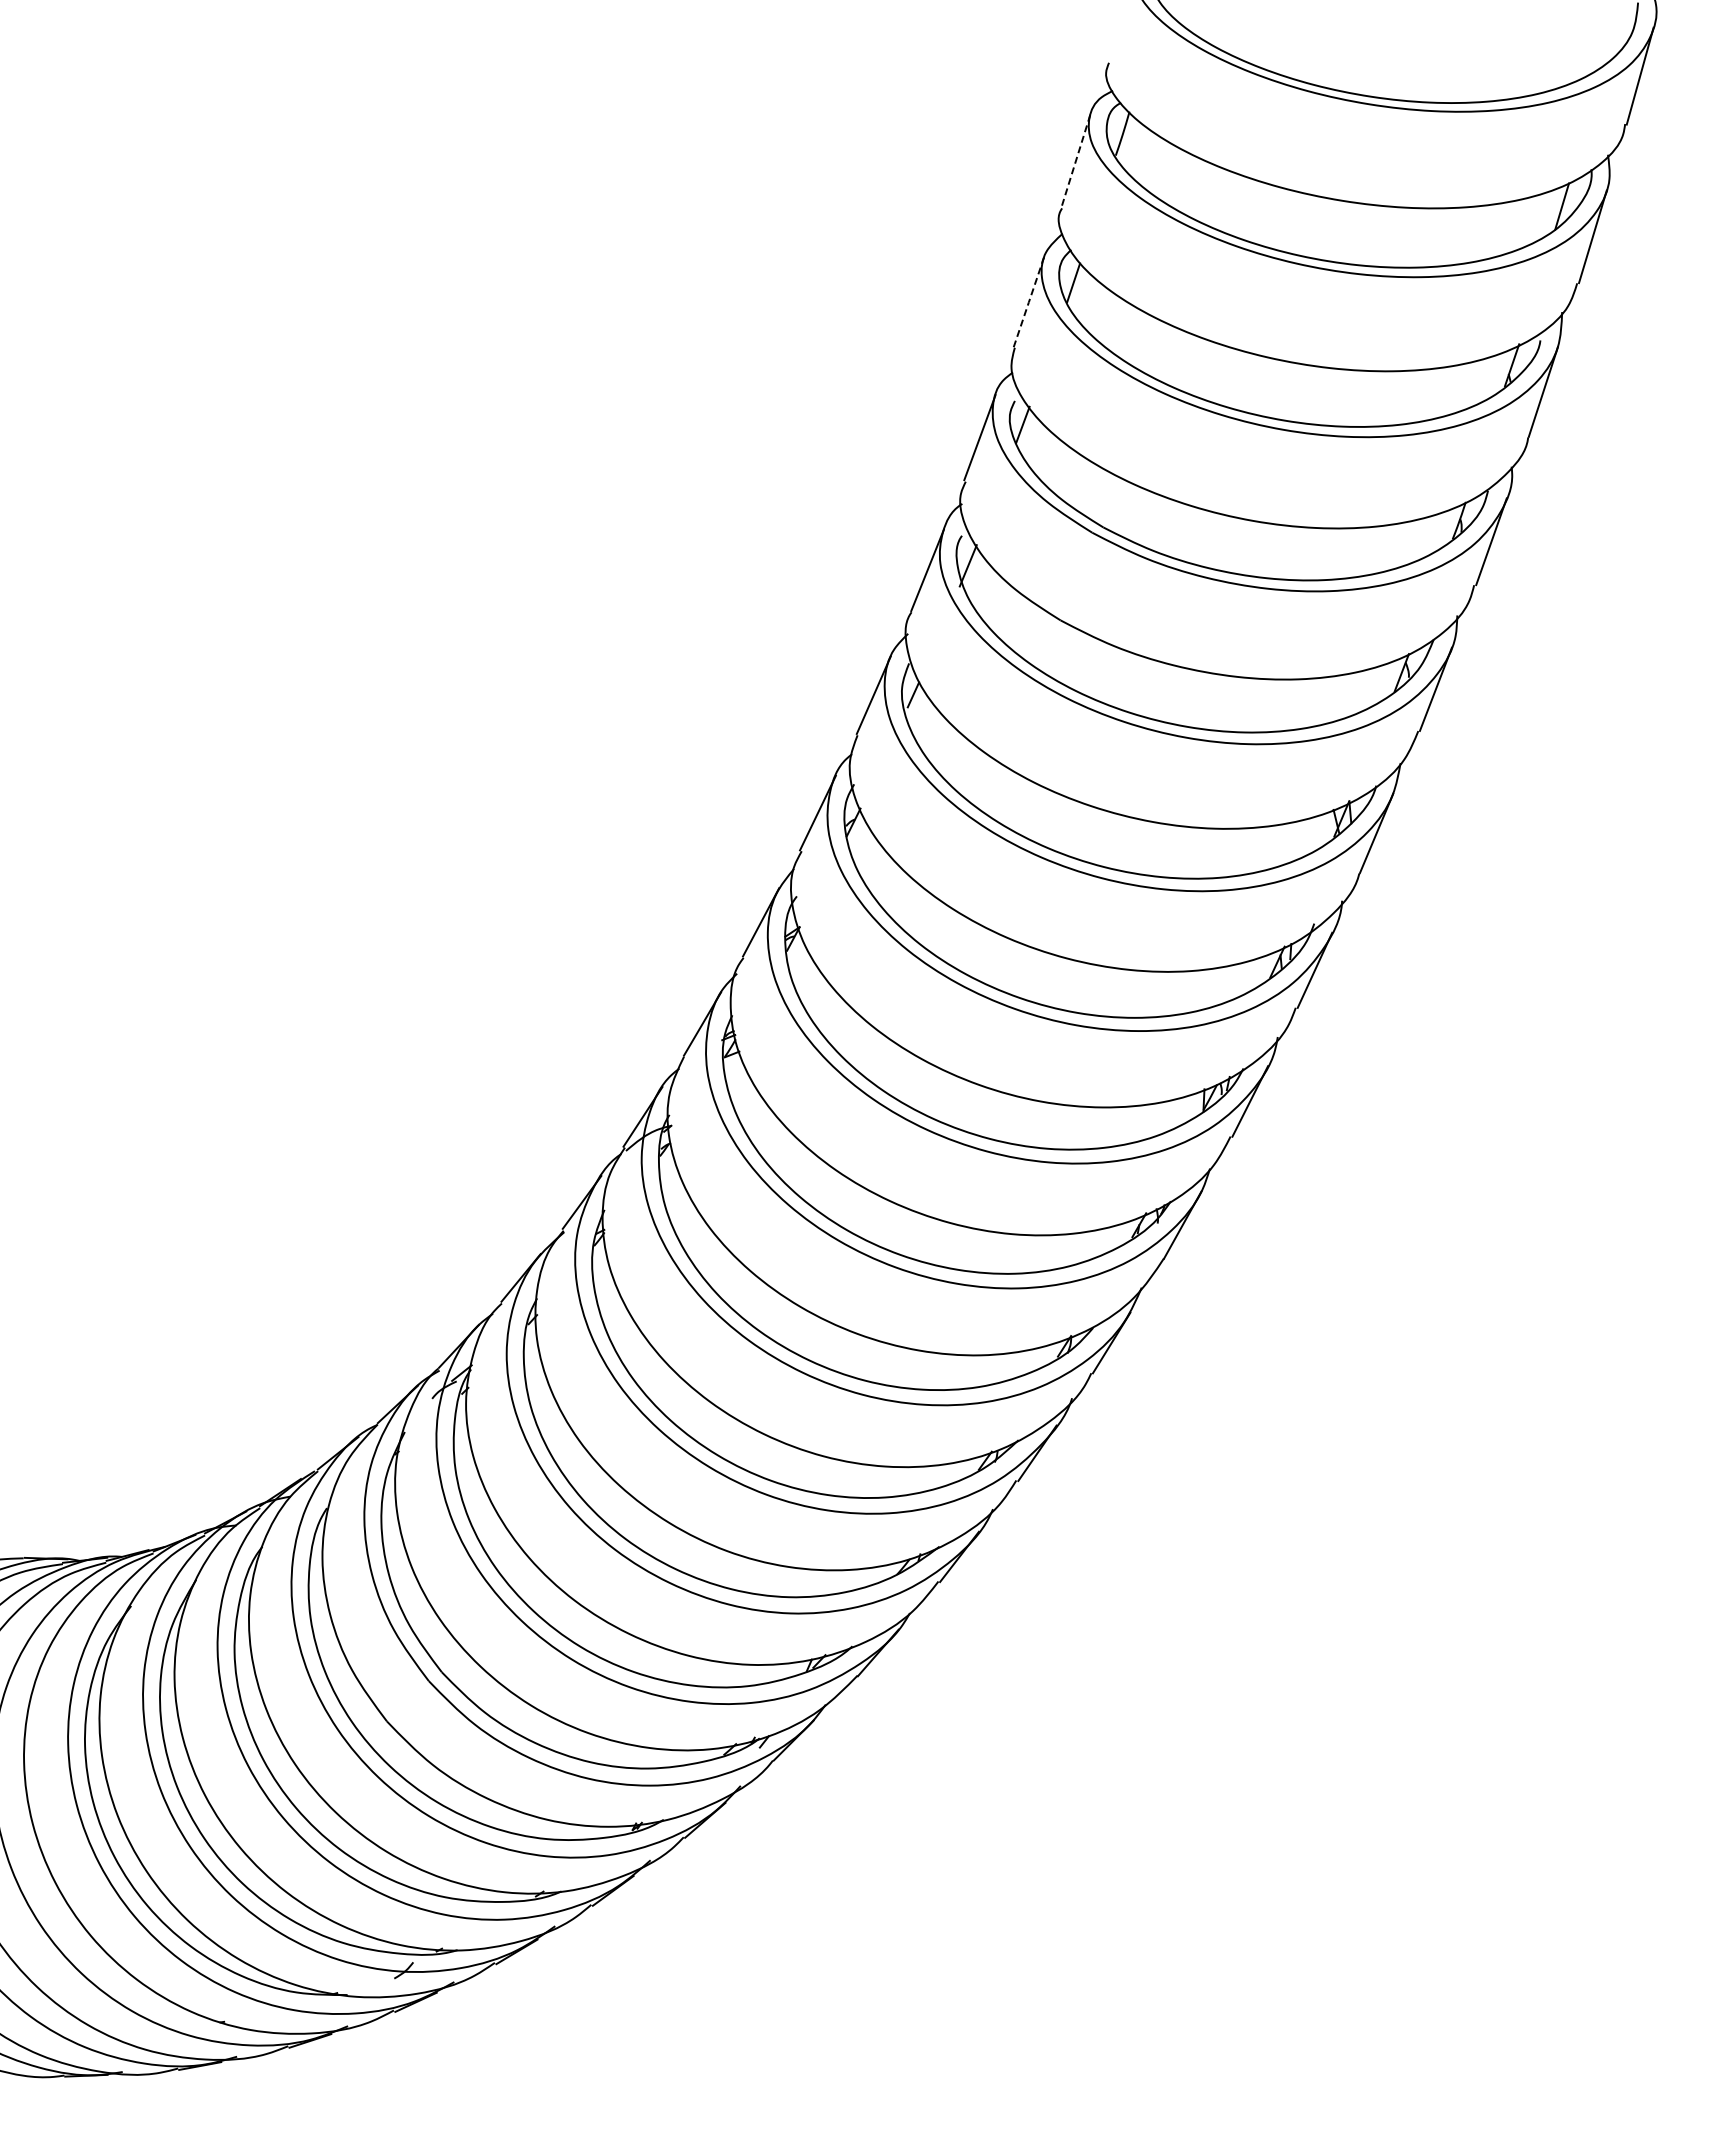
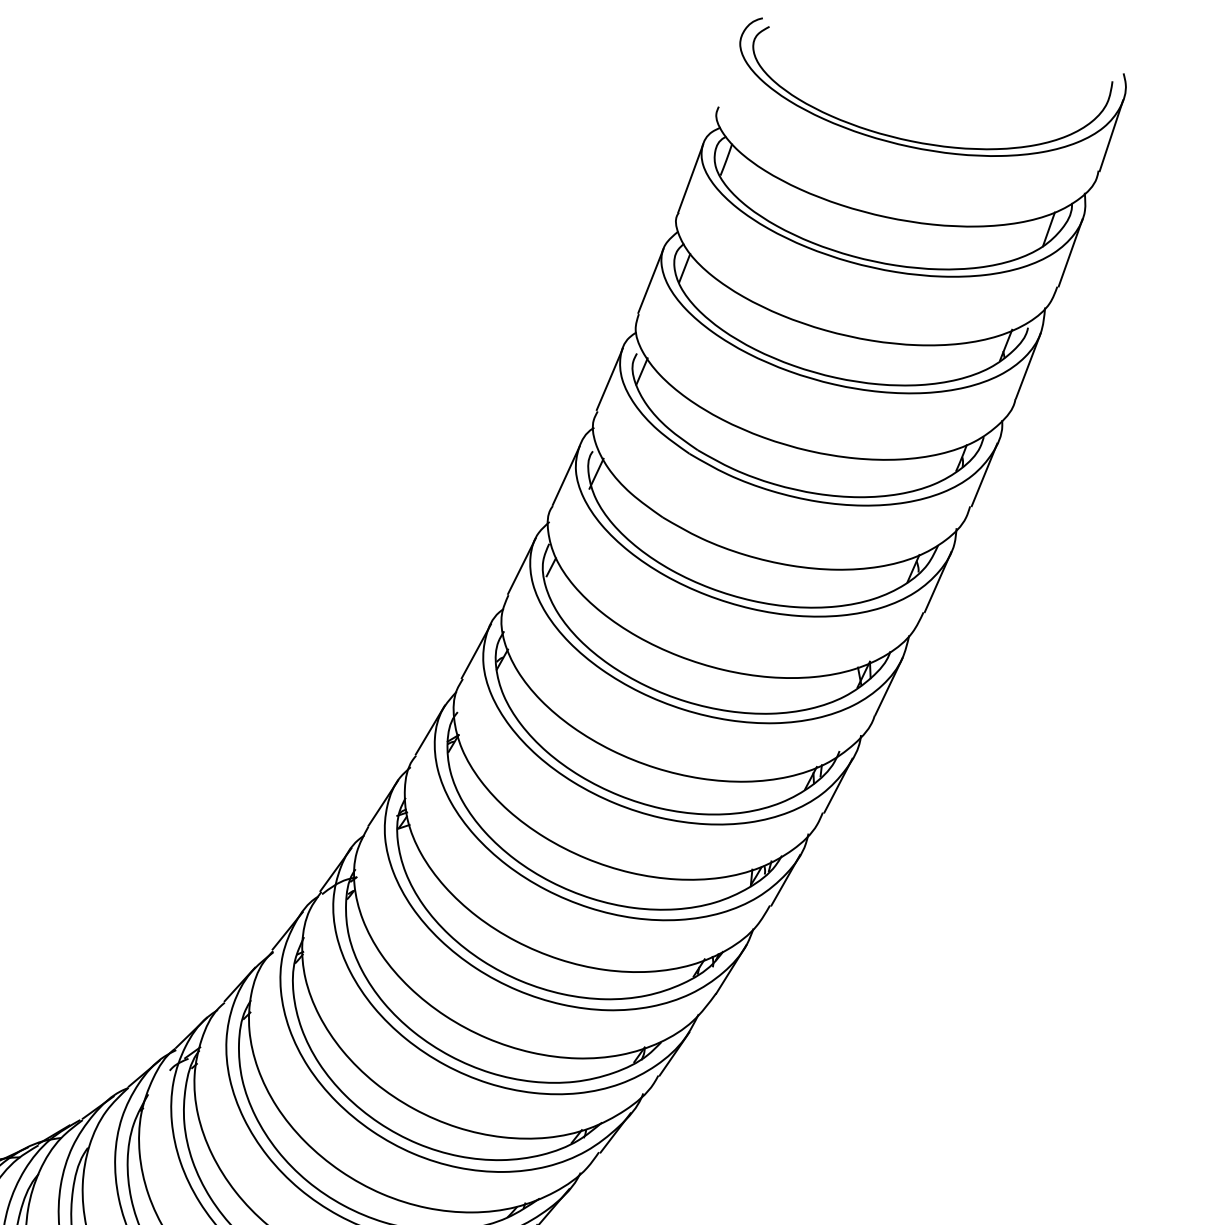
line: (1075, 161) -> (690, 178), dashed -> solid
line: (1028, 302) -> (650, 281), dashed -> solid

